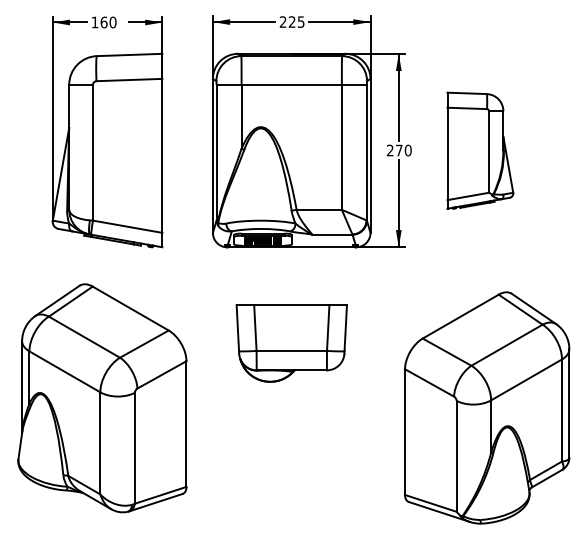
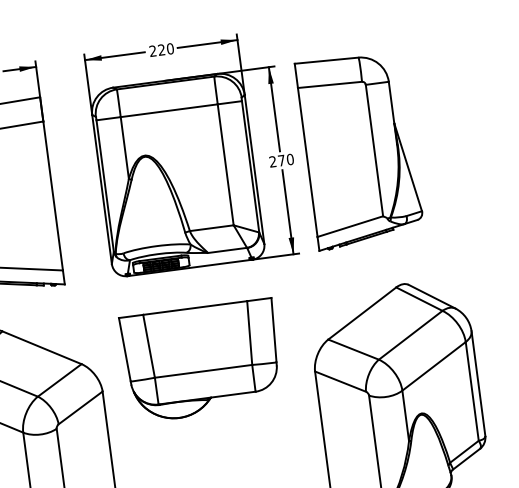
text: (300, 21) -> (169, 48), 225 -> 220
part: (480, 150) -> (360, 150), size x1.67
part: (291, 343) -> (201, 361), size x1.43

